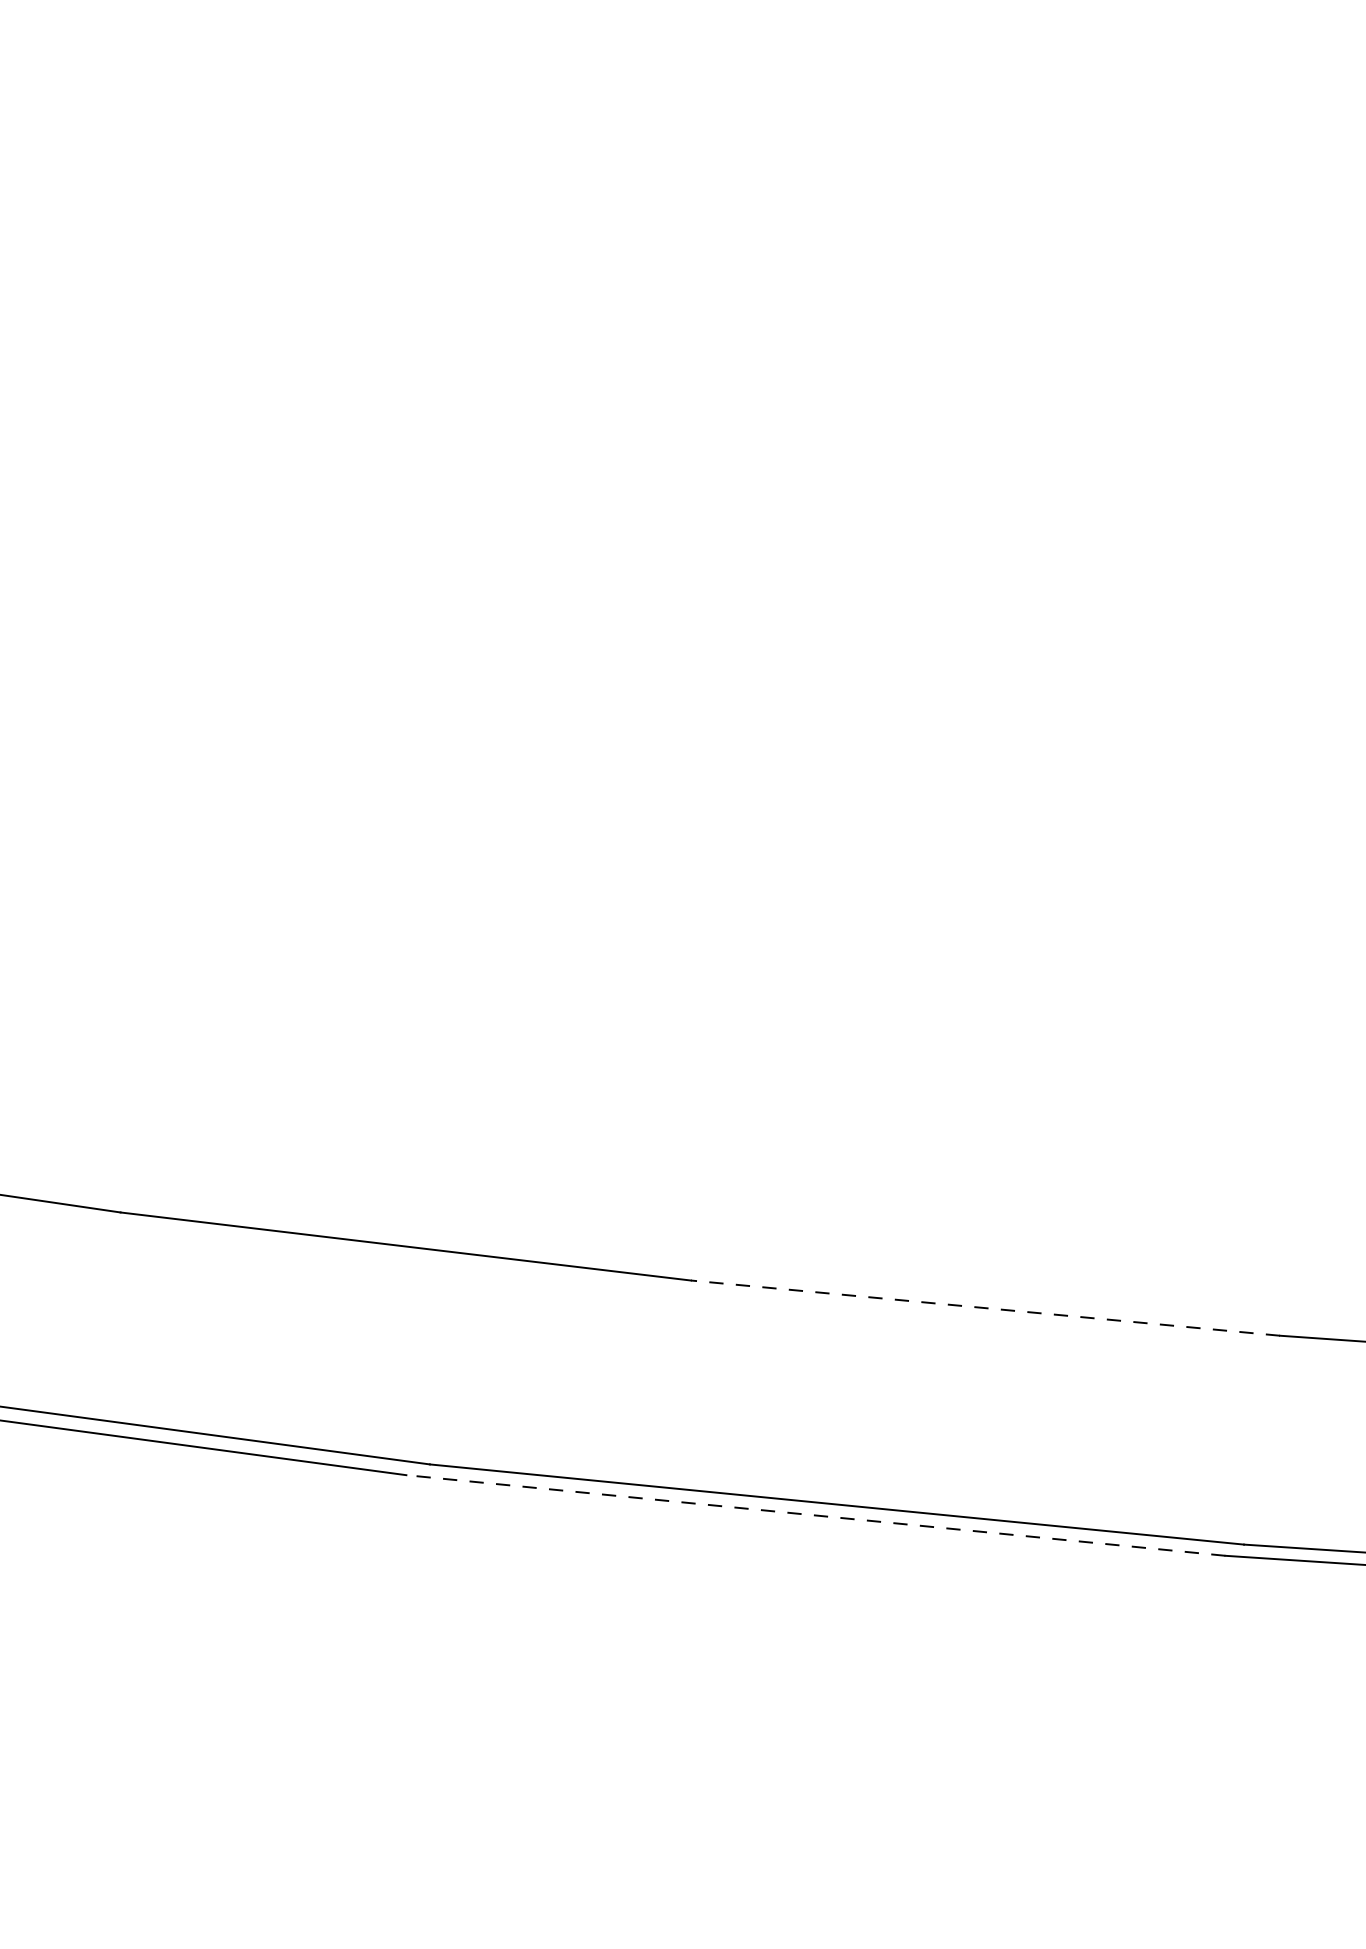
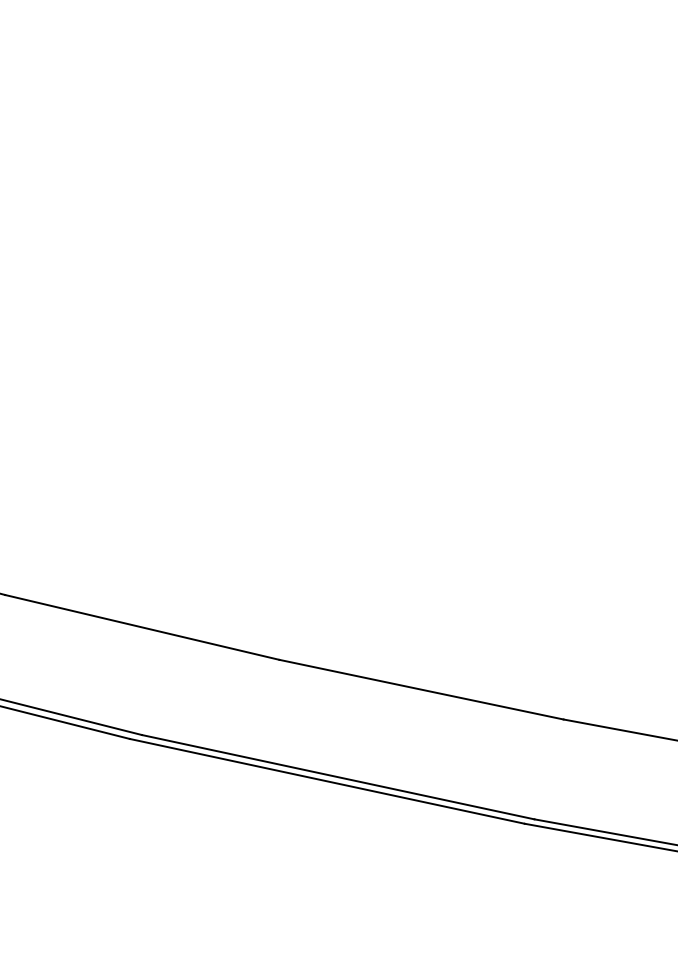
line: (985, 1307) -> (421, 689), dashed -> solid
line: (816, 1515) -> (327, 781), dashed -> solid

